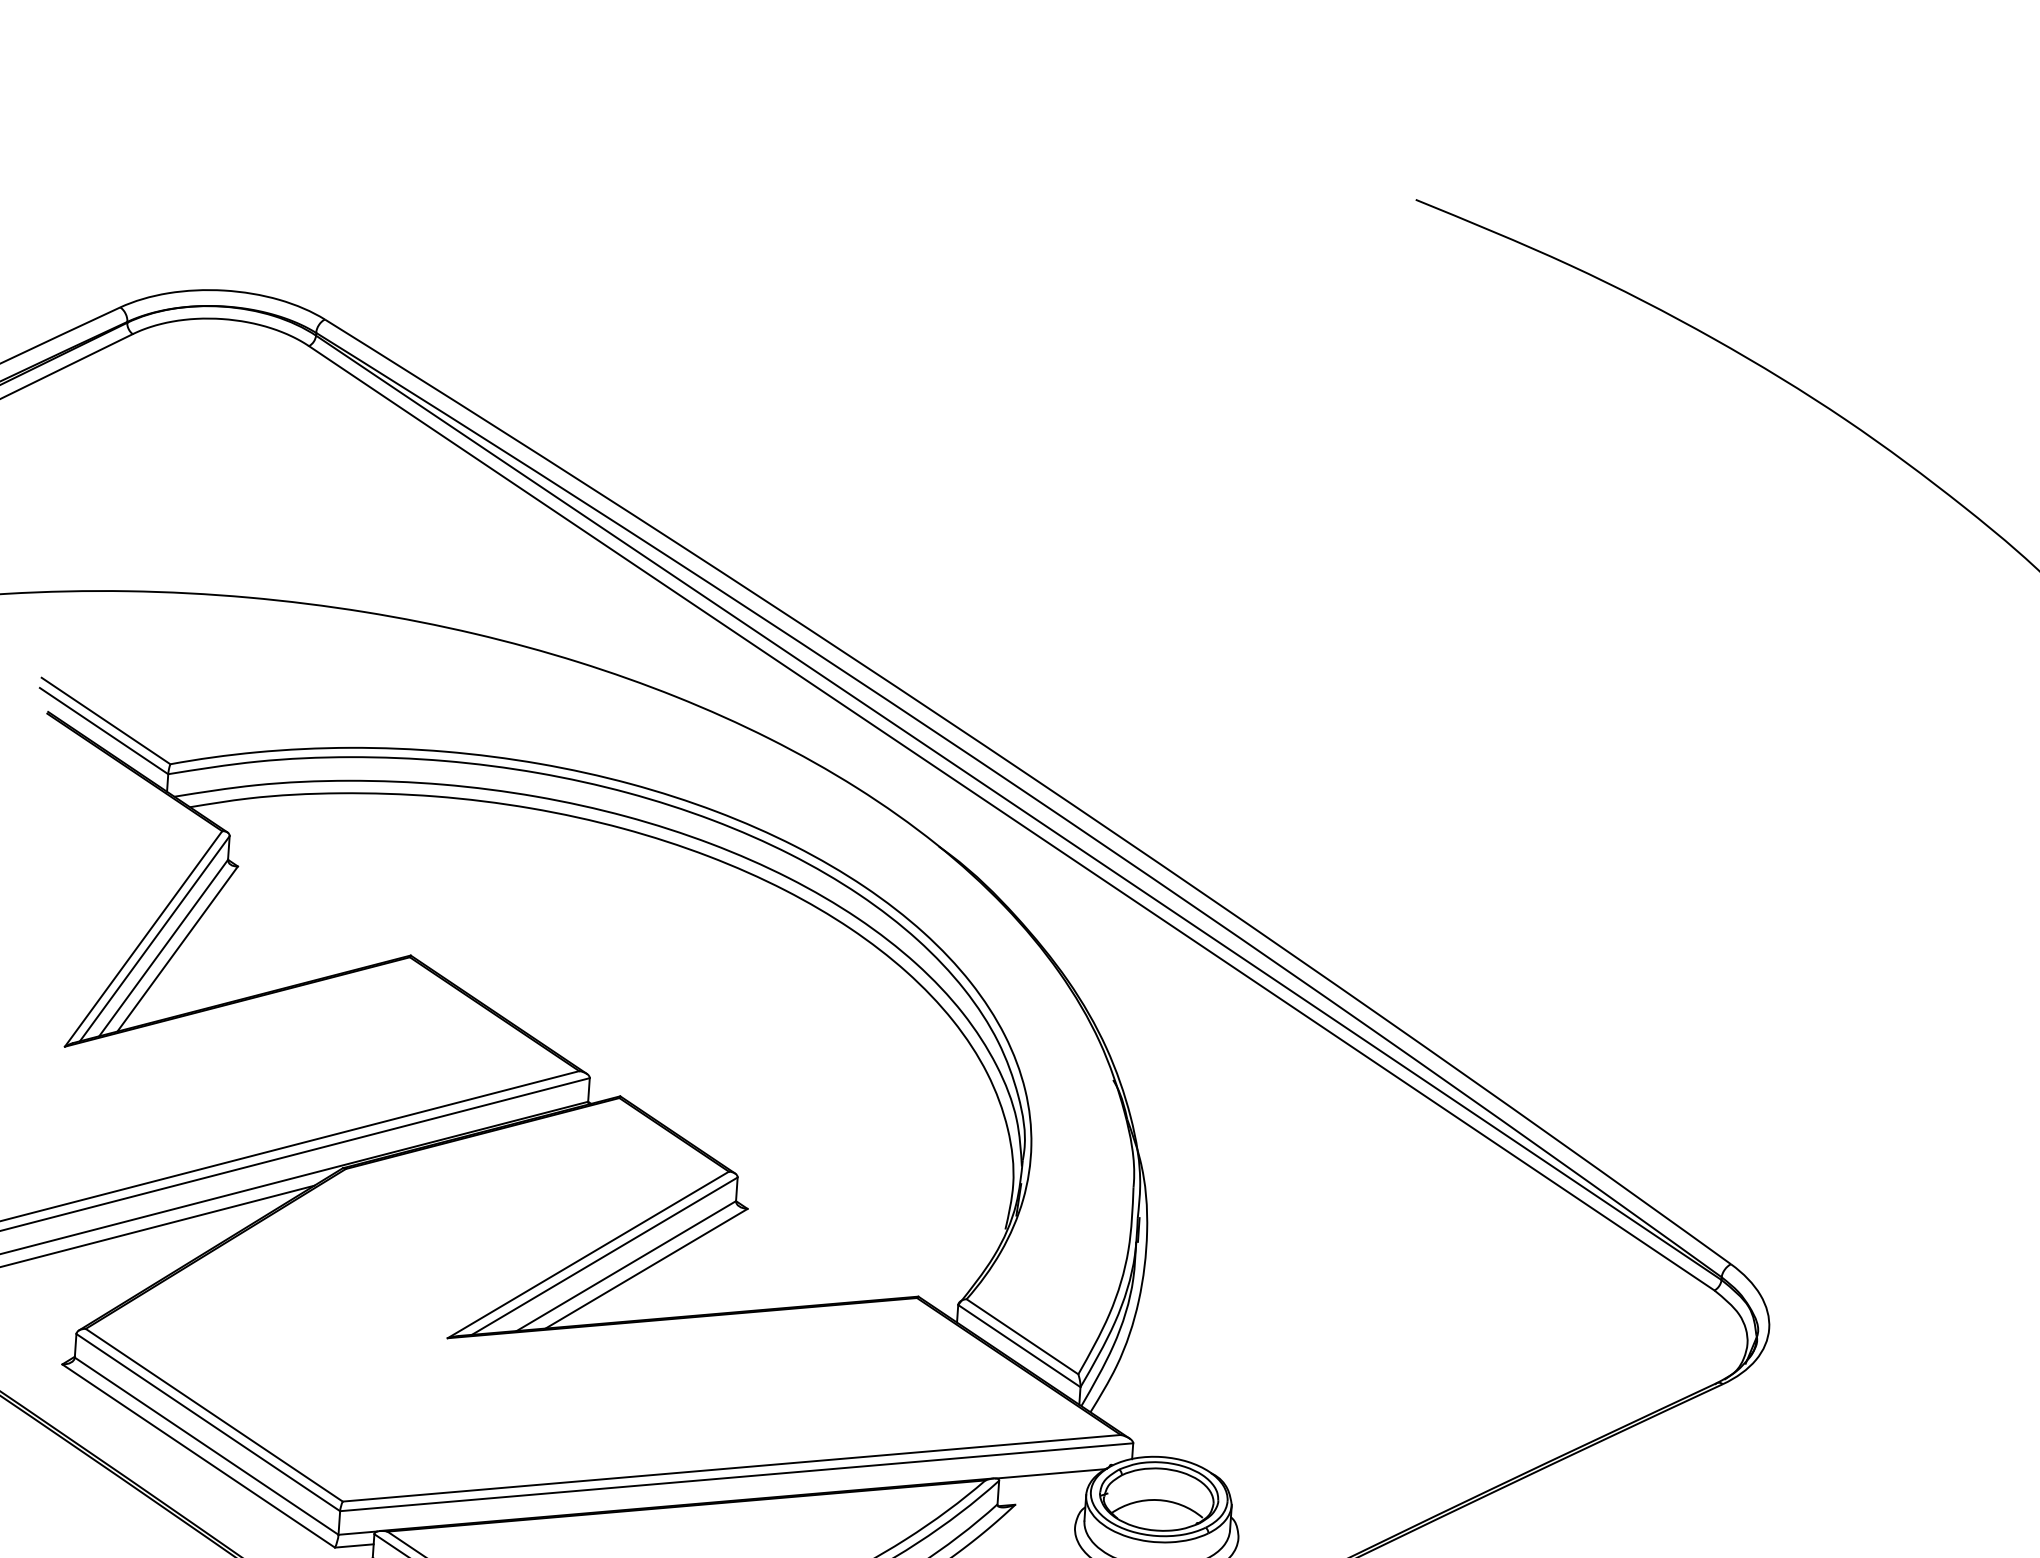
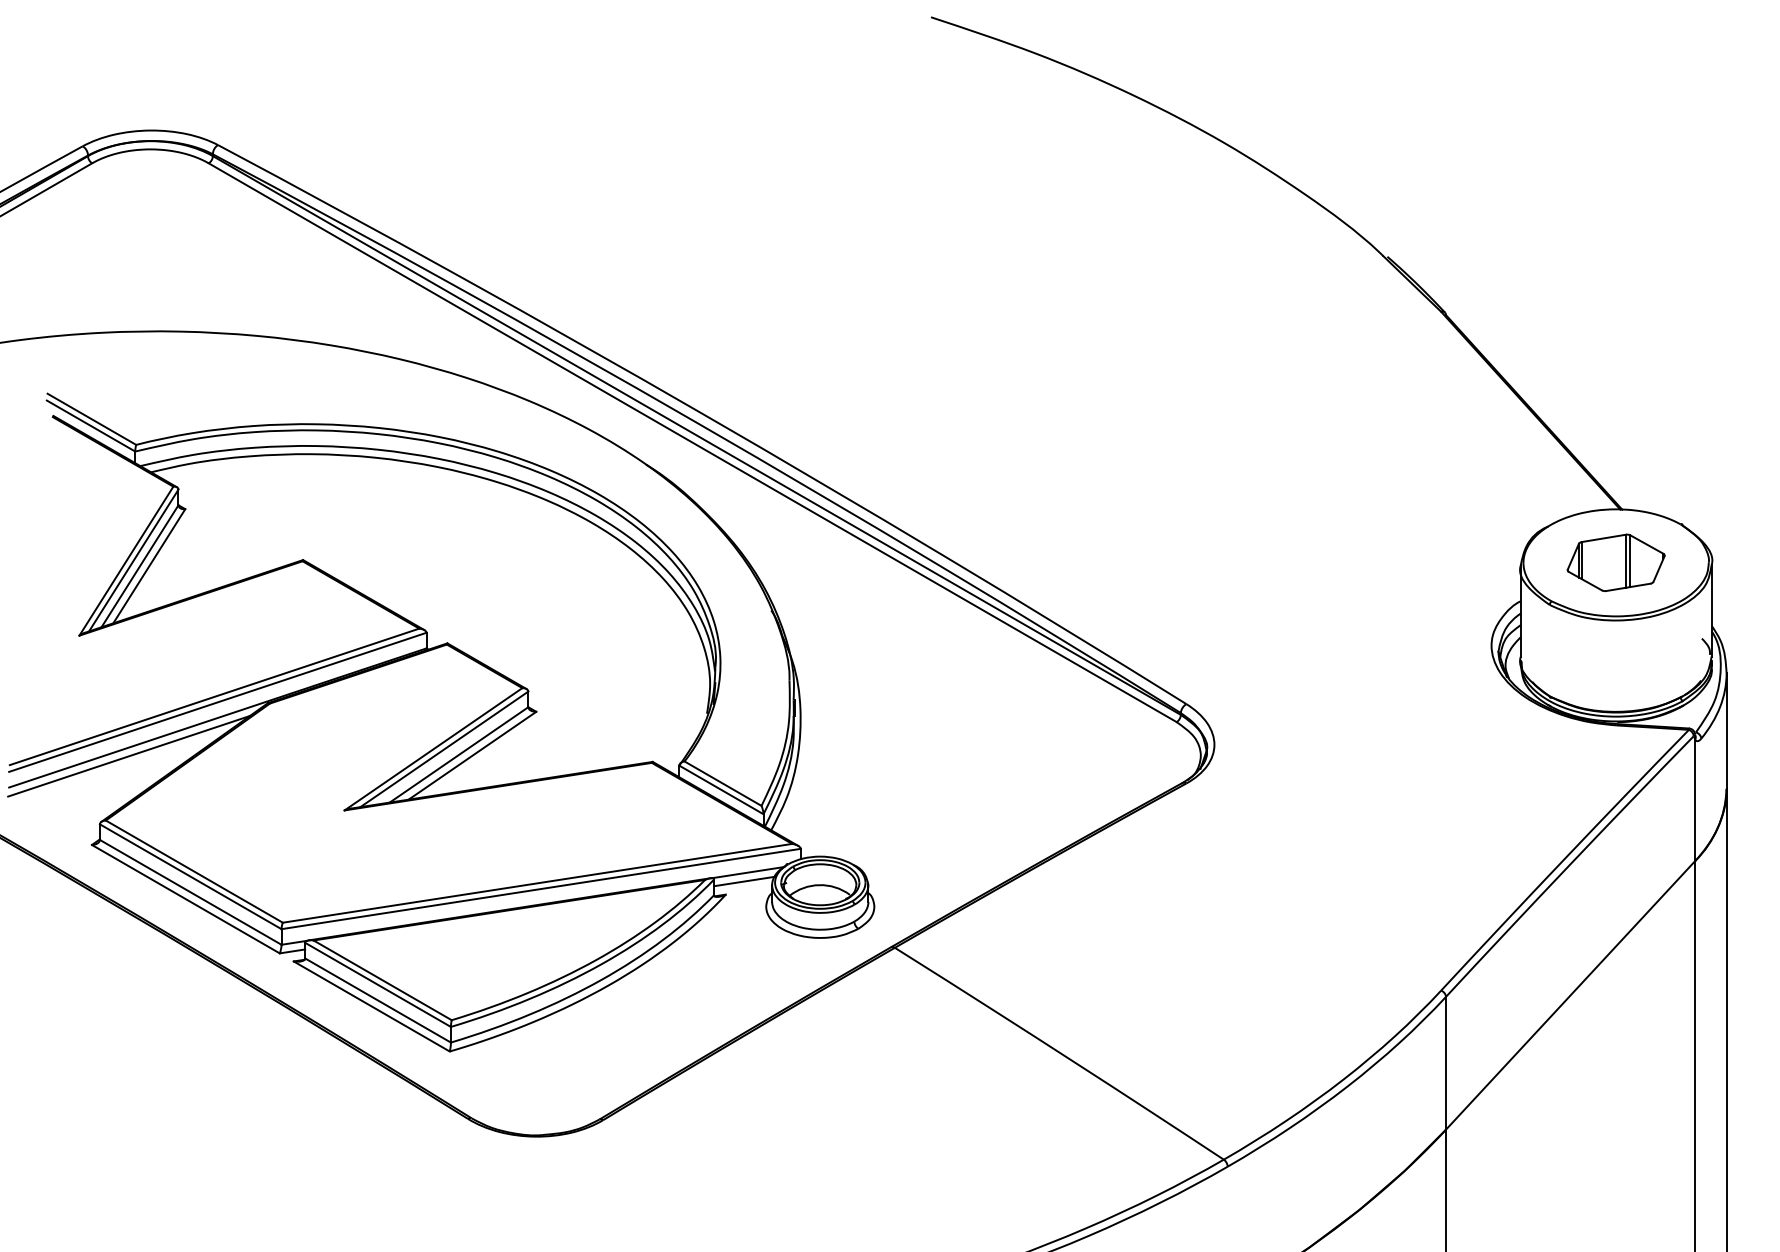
line: (1044, 1486) -> (744, 881), added

